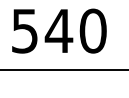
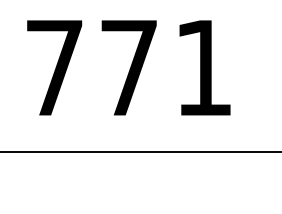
text: (59, 30) -> (130, 66), 540 -> 771

